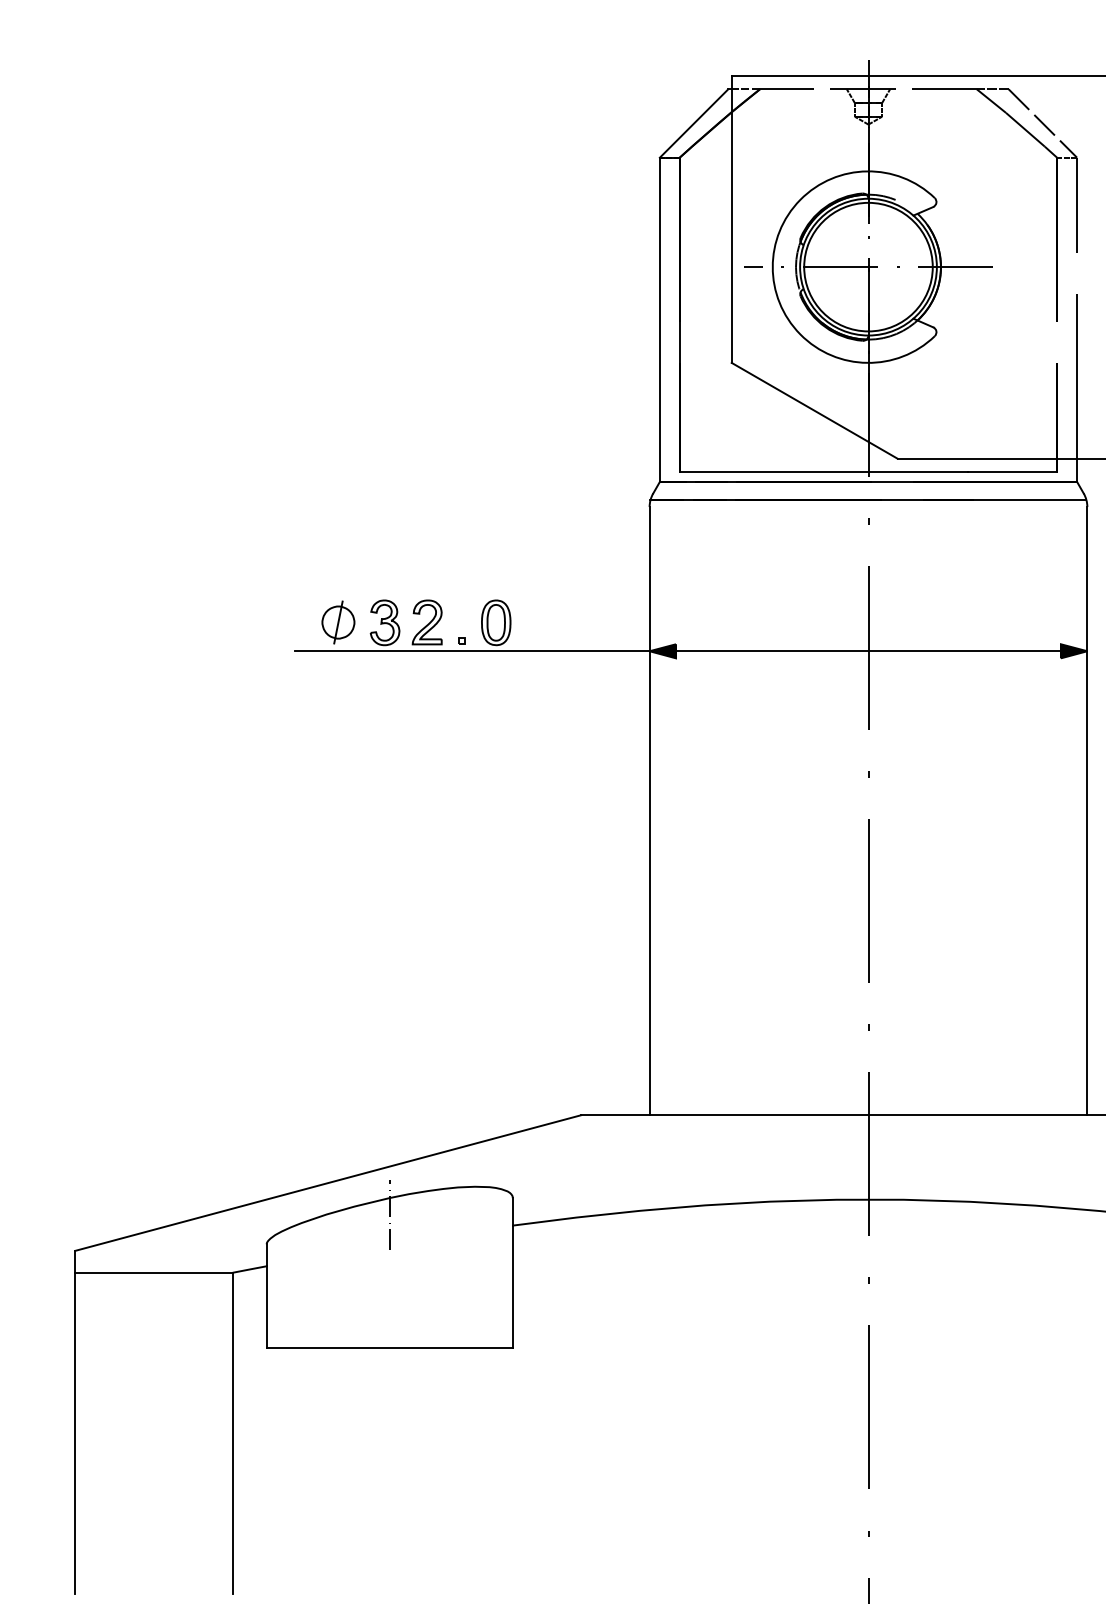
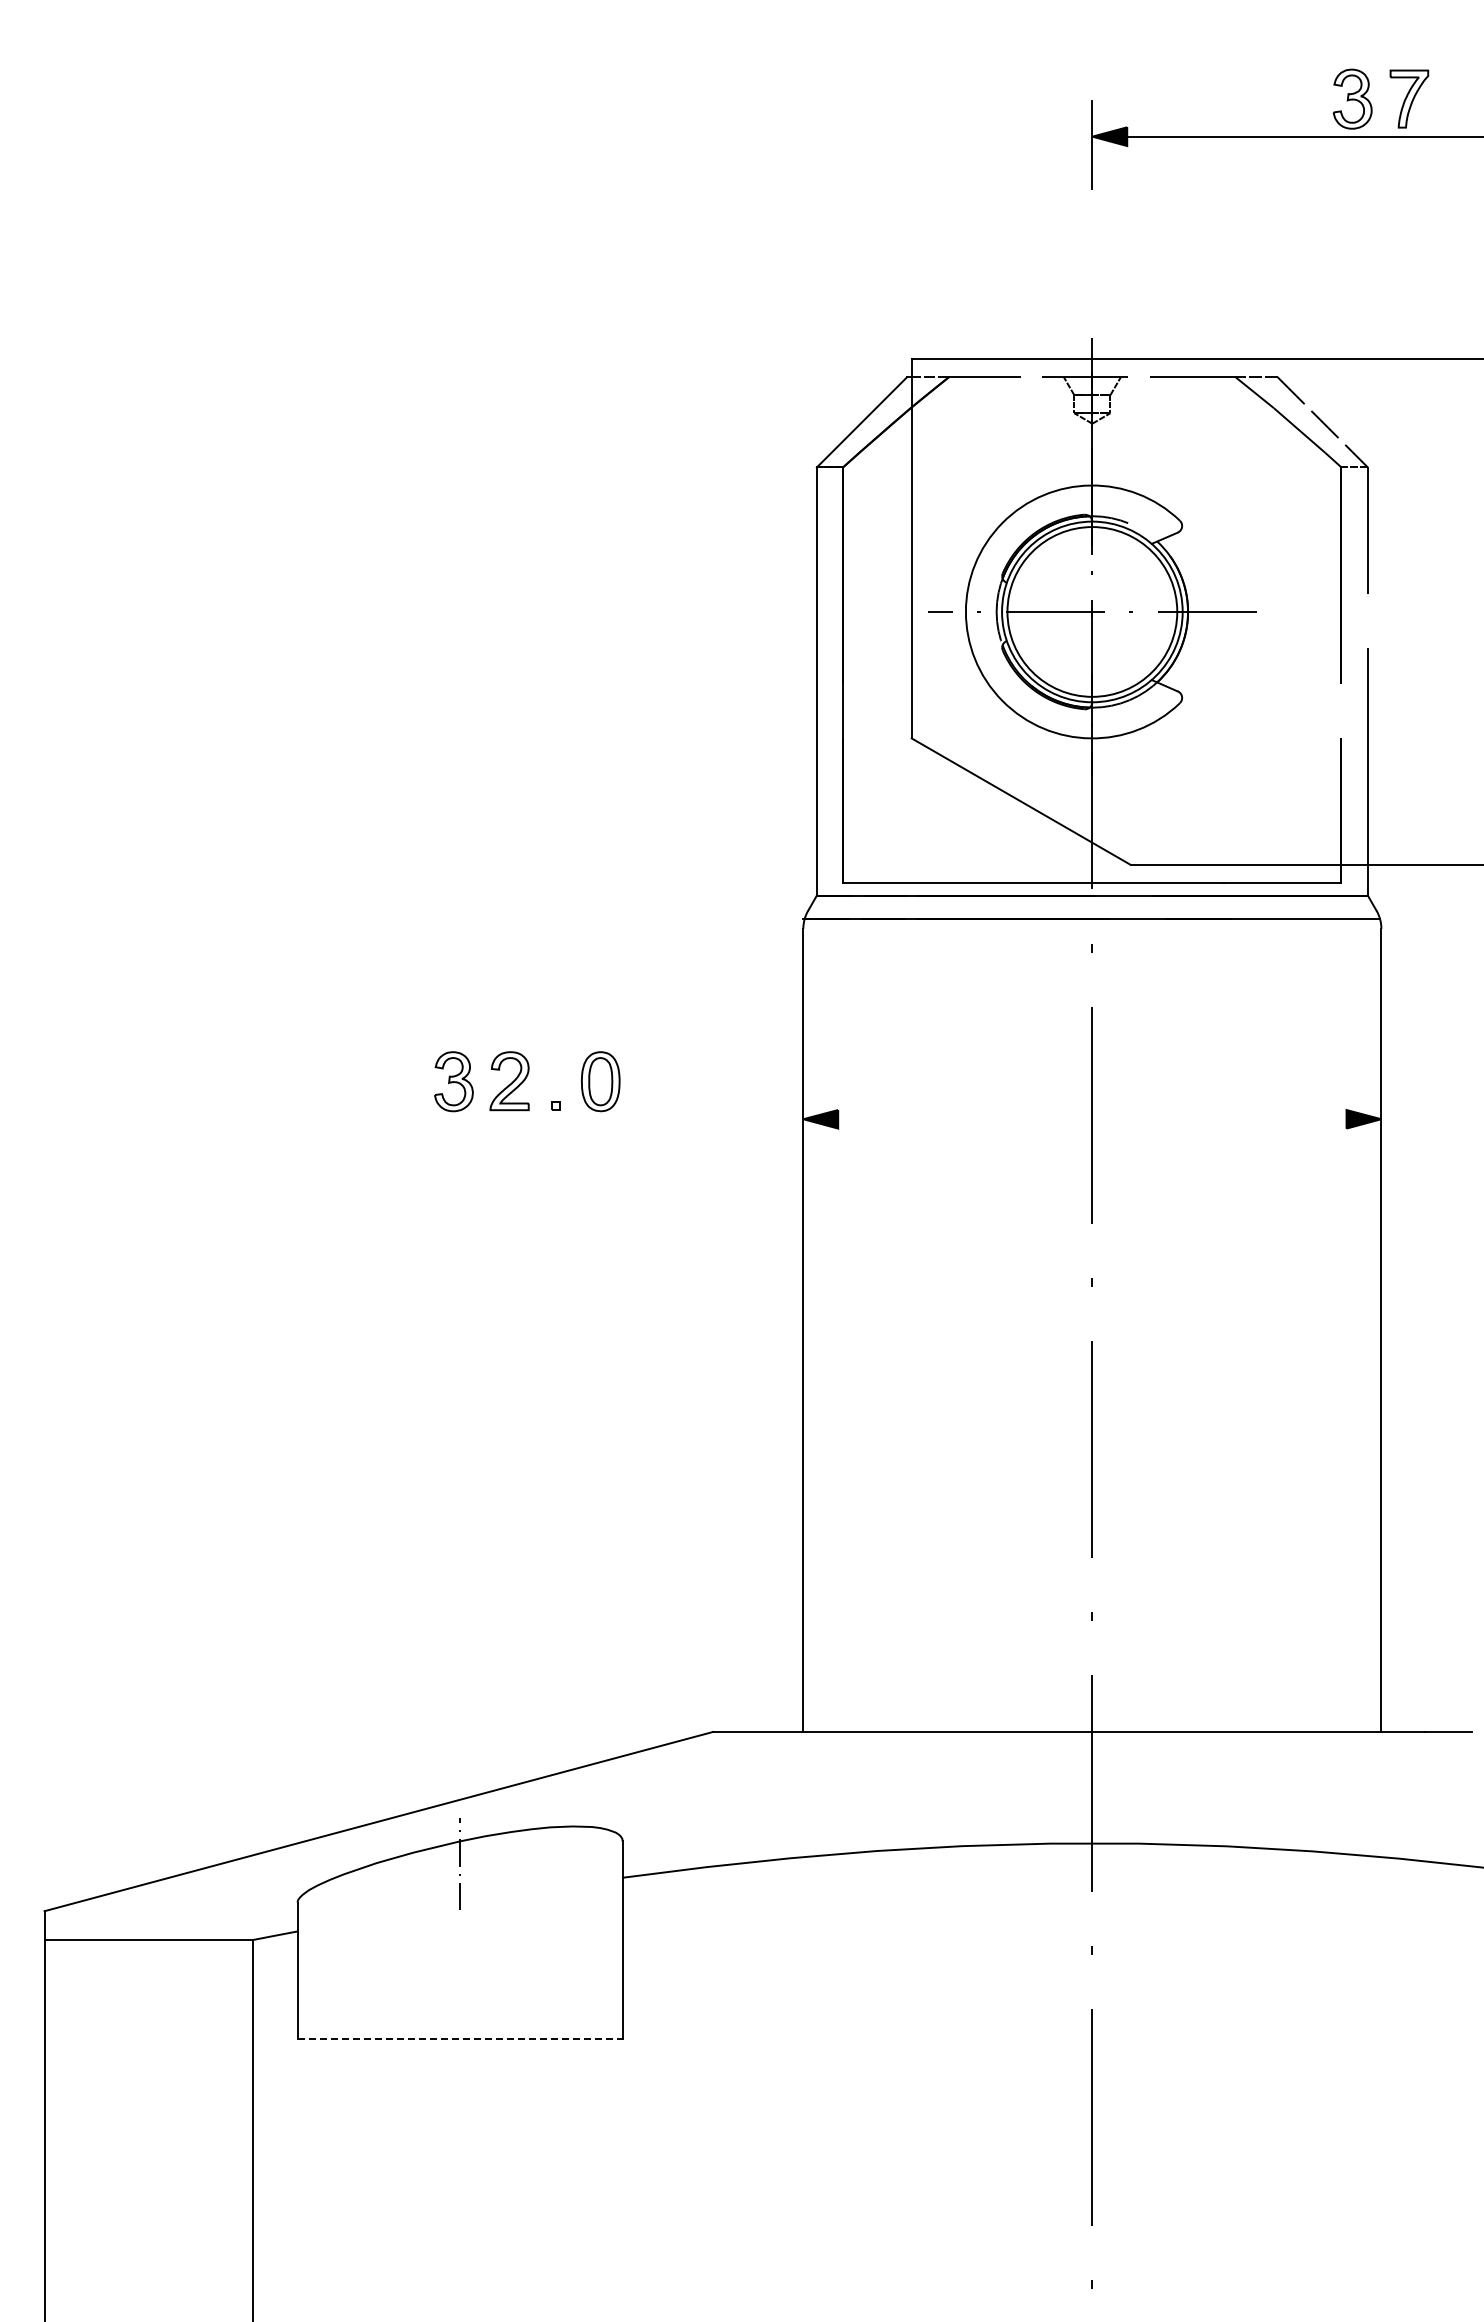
part: (338, 622) -> (392, 1081), removed
line: (472, 651) -> (569, 1119), removed
line: (868, 651) -> (1092, 1119), removed
line: (390, 1348) -> (460, 2039), solid -> dashed

